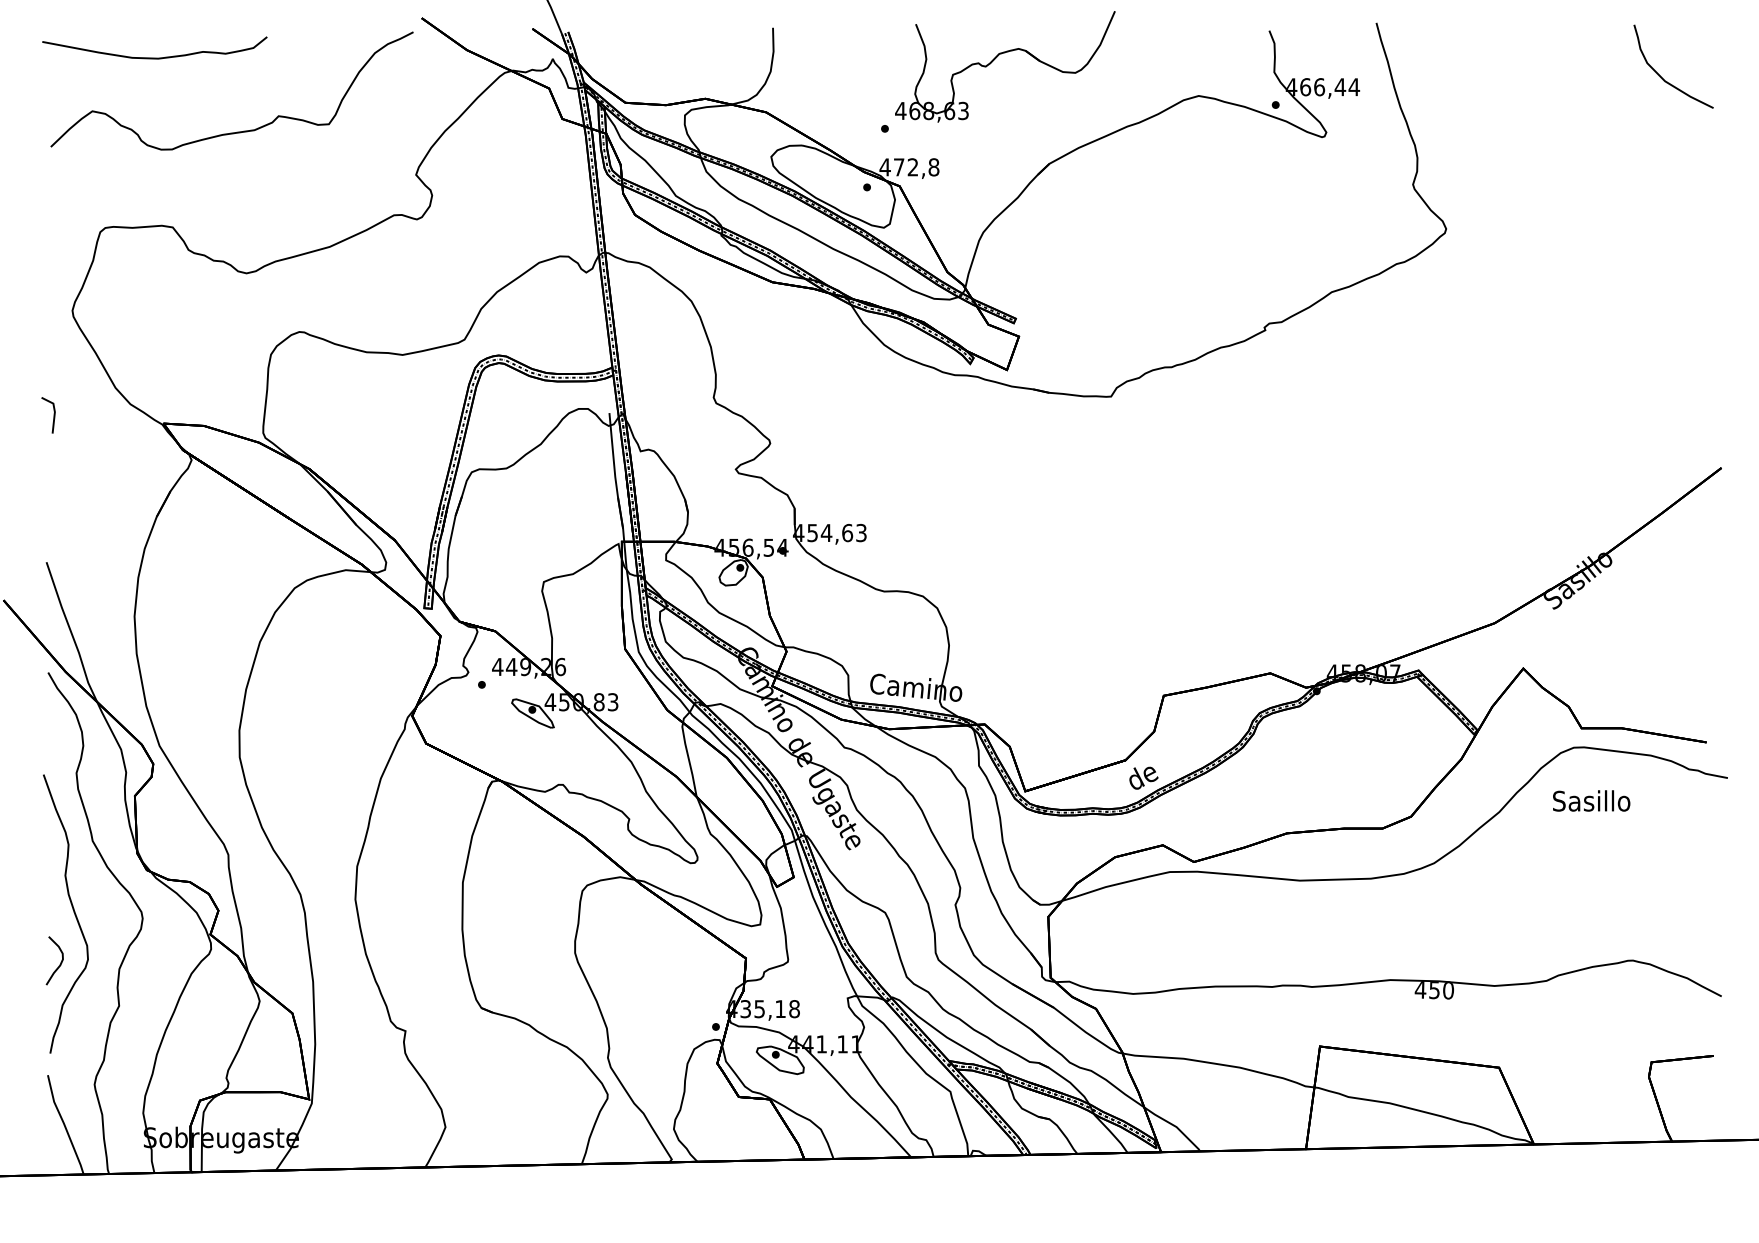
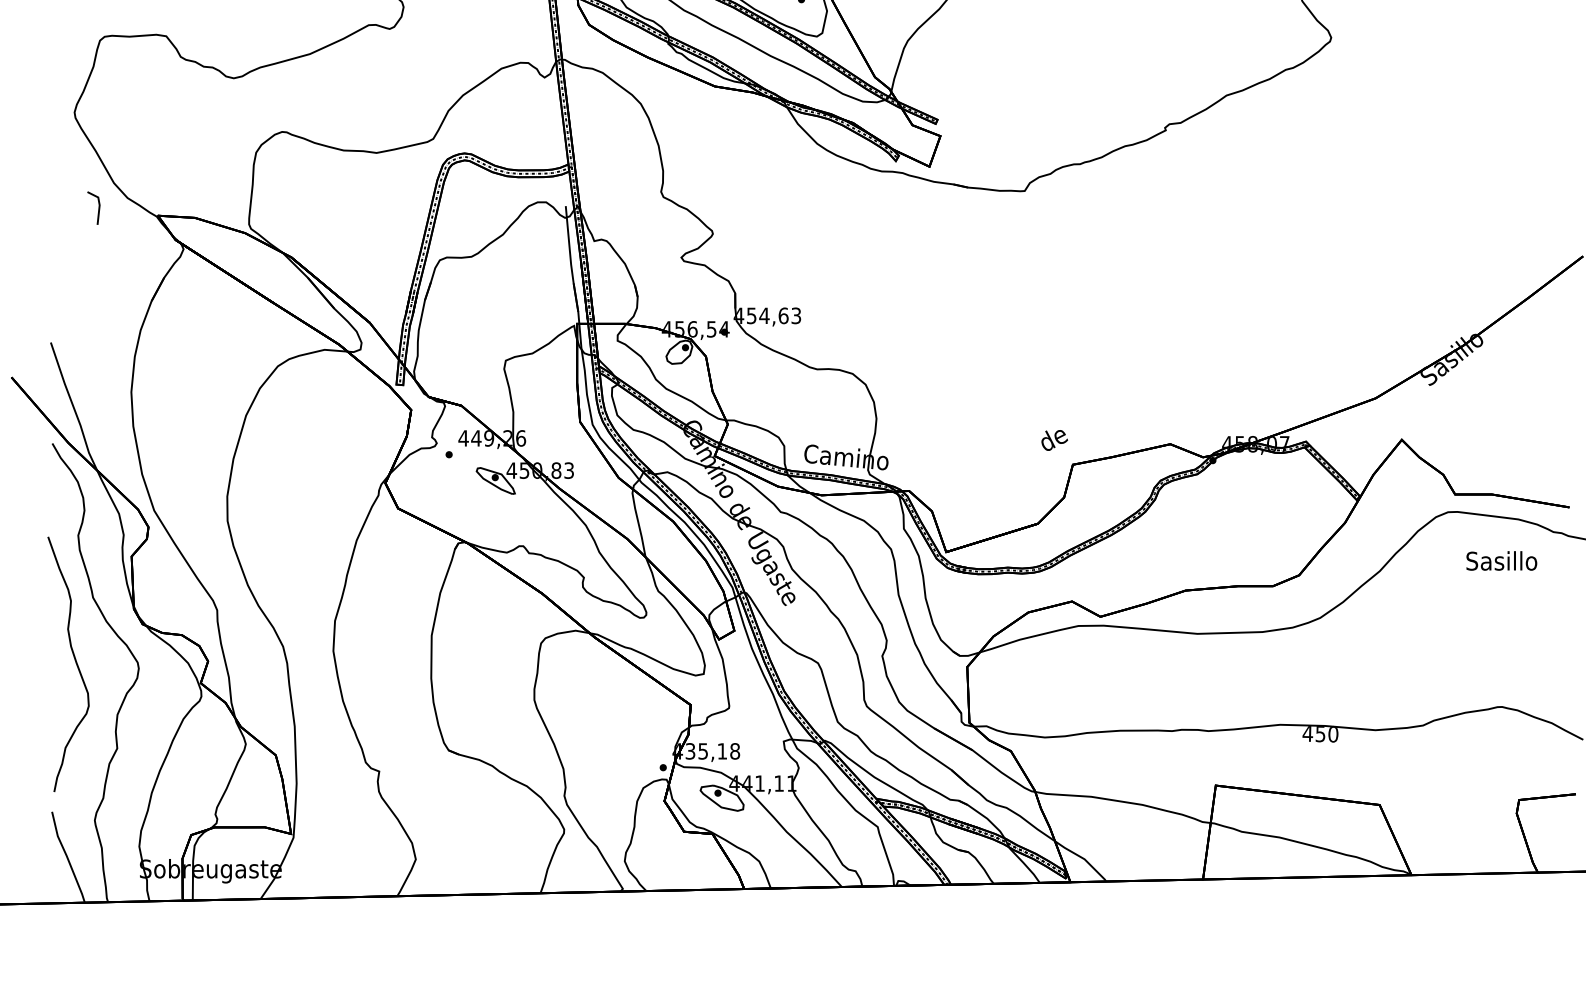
line: (53, 415) -> (98, 208), moved
text: (1143, 777) -> (1054, 439), moved
text: (1591, 800) -> (1501, 560), moved
curve: (60, 962) -> (63, 708), removed

